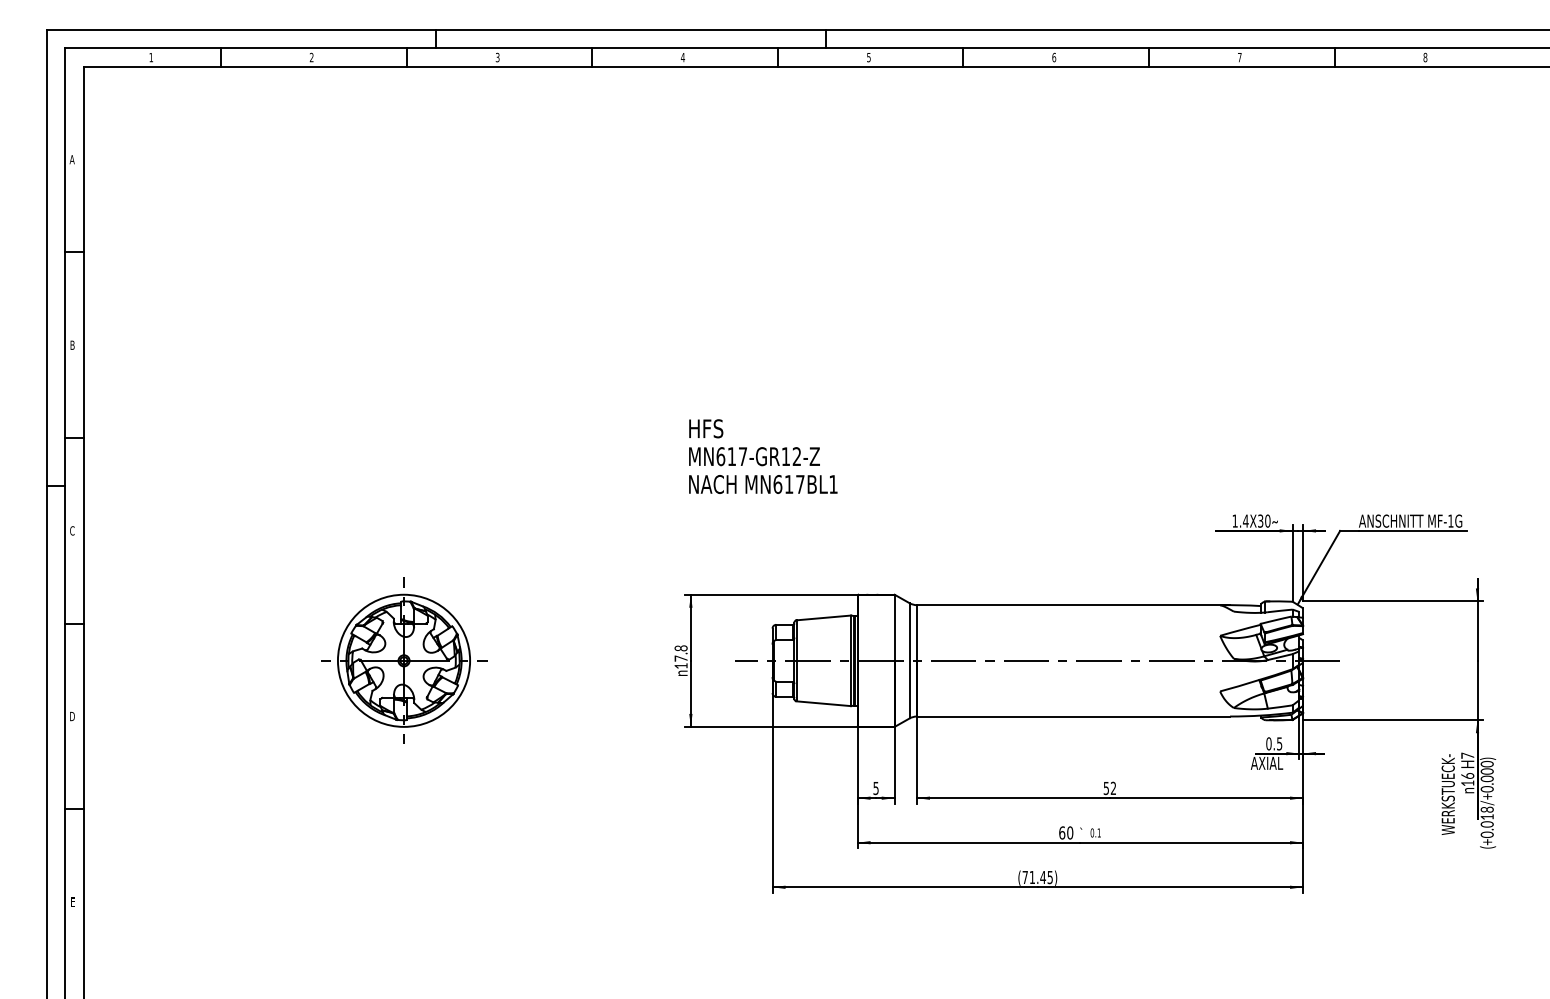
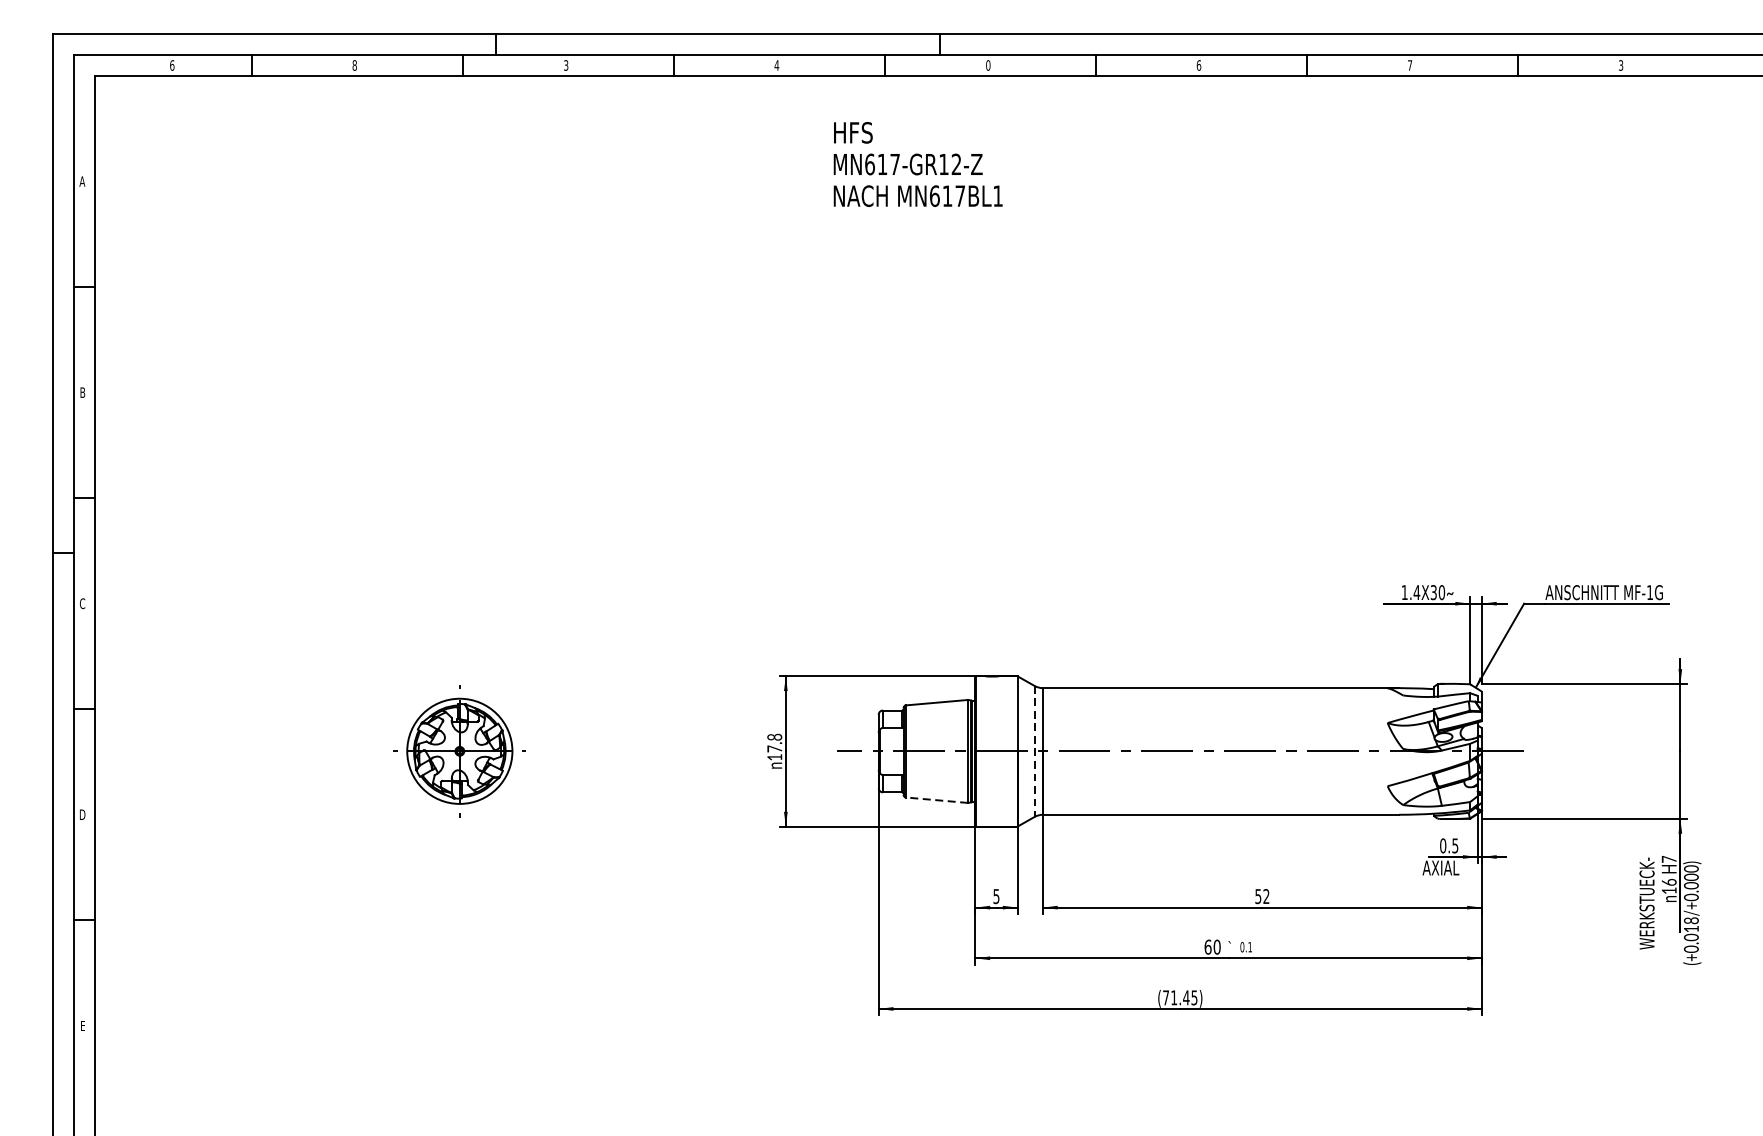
text: (151, 57) -> (172, 65), 1 -> 6
text: (311, 57) -> (354, 65), 2 -> 8
text: (868, 57) -> (987, 65), 5 -> 0
text: (1425, 57) -> (1621, 65), 8 -> 3
text: (763, 456) -> (918, 164), moved
part: (404, 660) -> (460, 751), size x0.7
line: (909, 660) -> (1034, 751), solid -> dashed
line: (823, 703) -> (936, 799), solid -> dashed

